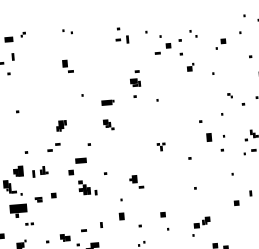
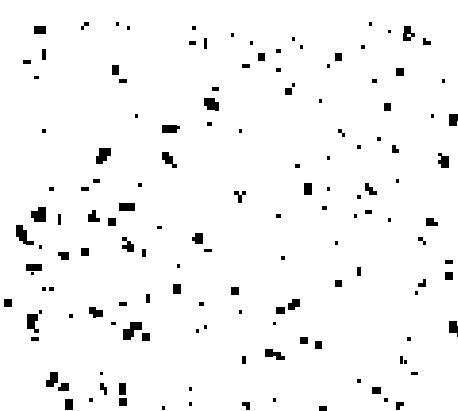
part: (23, 34) -> (84, 25), moved
part: (43, 170) -> (93, 215), moved
part: (83, 187) -> (127, 244), size x0.71
part: (18, 211) -> (33, 269), size x0.62

